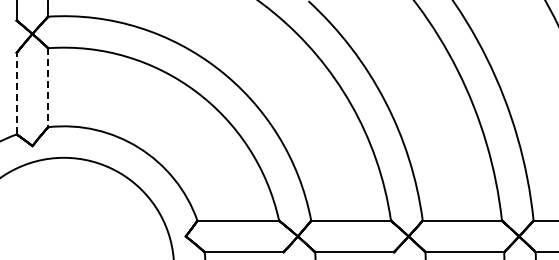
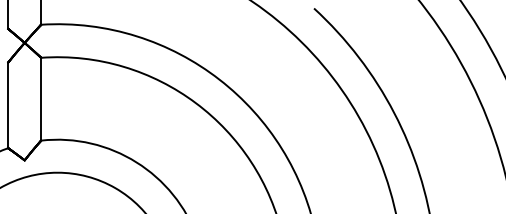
line: (48, 88) -> (41, 100), dashed -> solid
line: (16, 93) -> (7, 105), dashed -> solid

